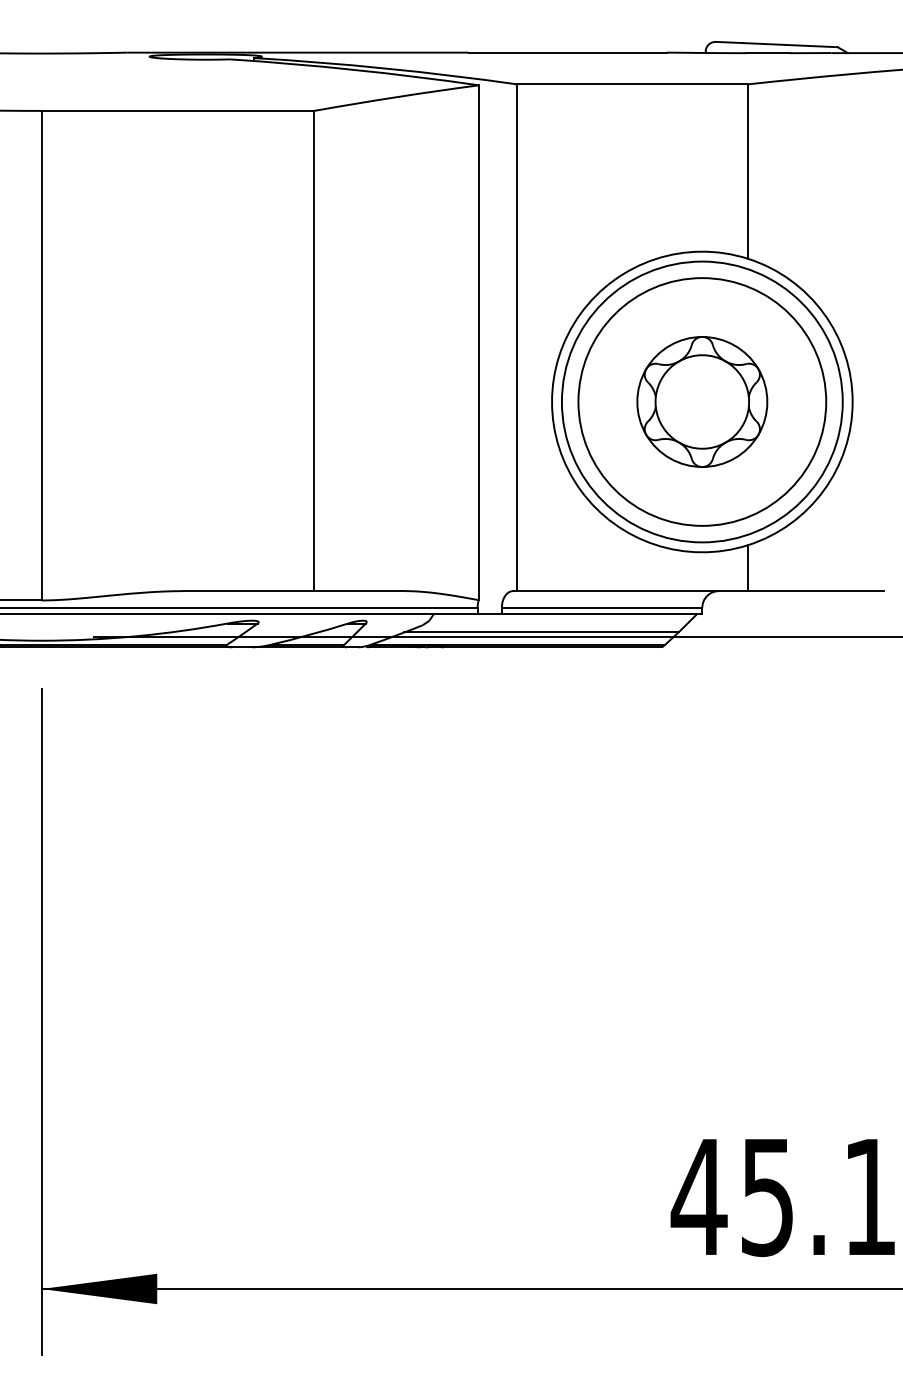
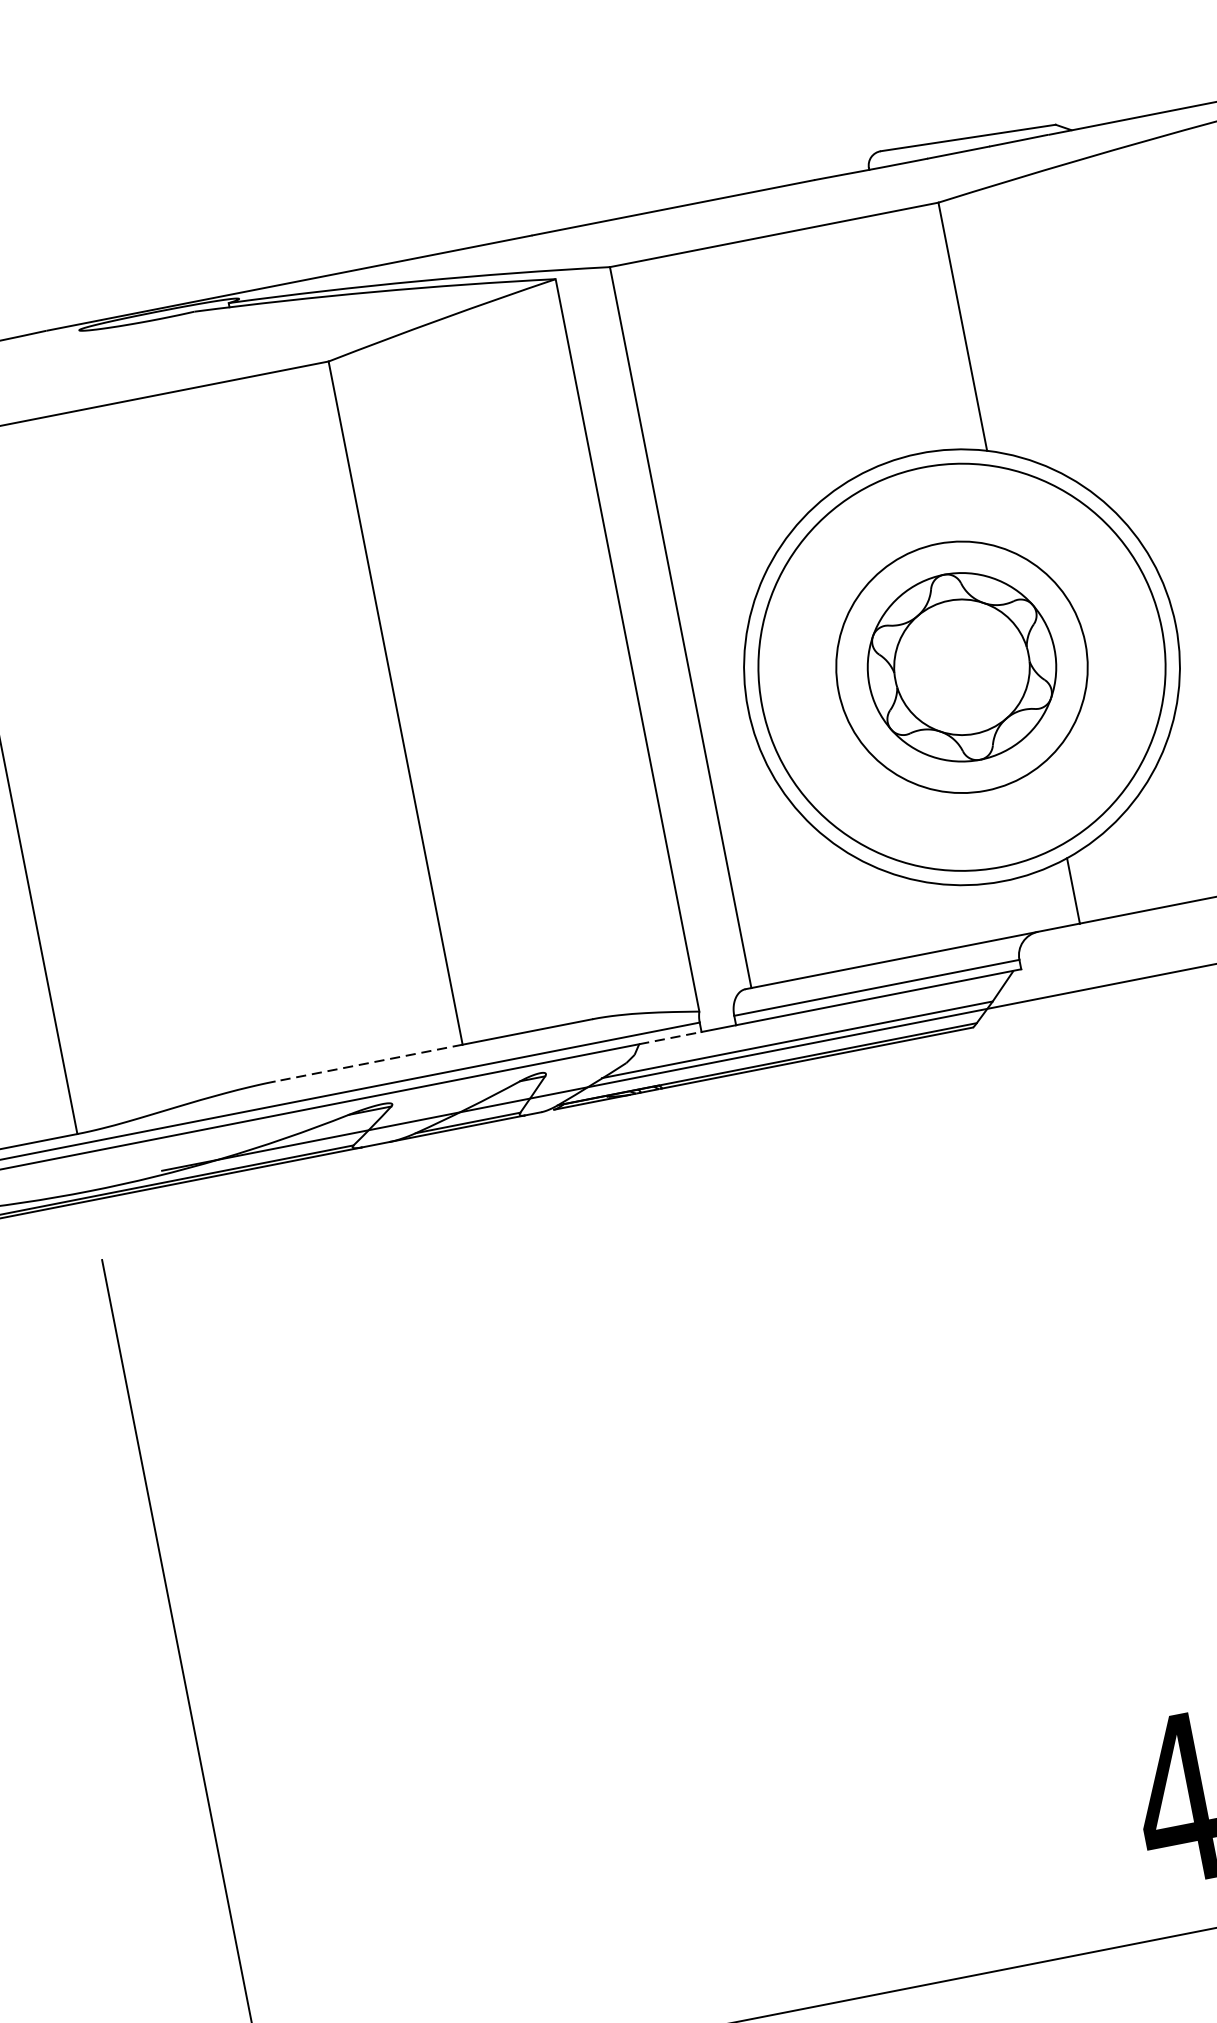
circle: (702, 401) -> (962, 666), size x0.7
line: (248, 591) -> (369, 1063), solid -> dashed
line: (455, 614) -> (670, 1038), solid -> dashed

